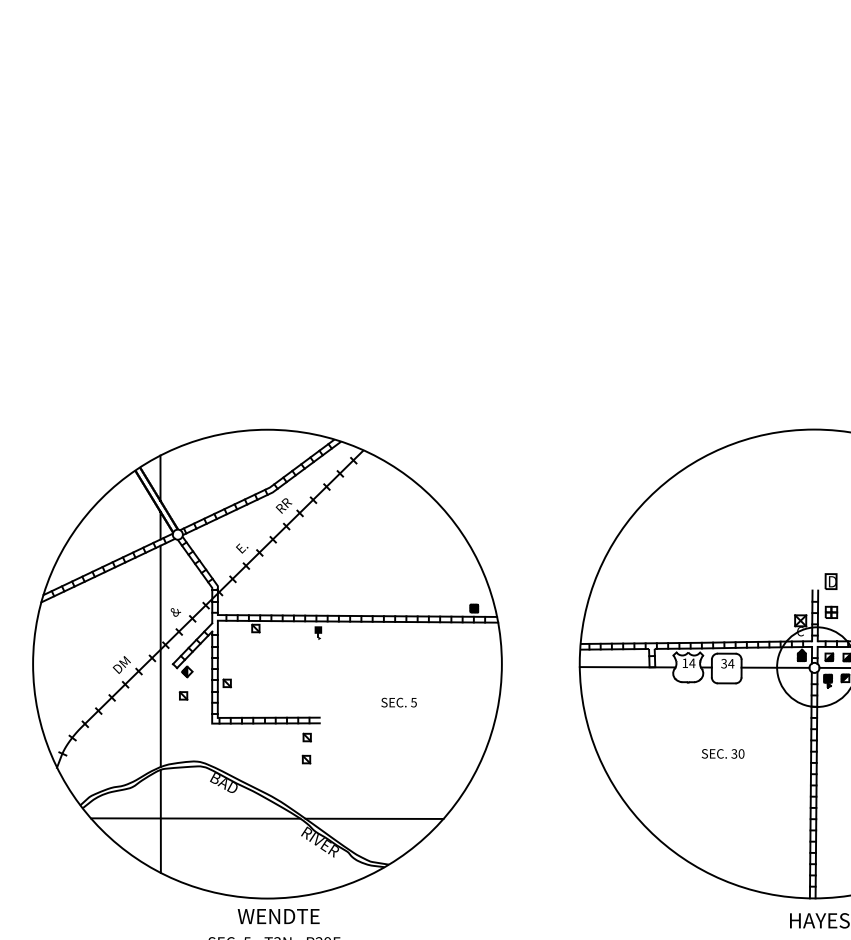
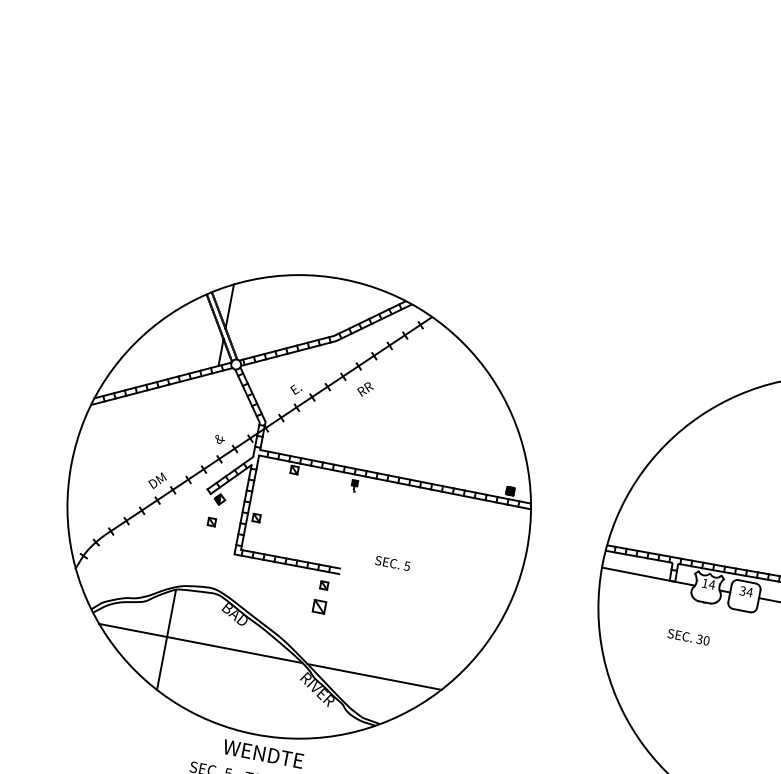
text: (283, 505) -> (365, 388), moved
line: (160, 655) -> (196, 478), removed
text: (398, 702) -> (392, 563), moved
text: (722, 753) -> (688, 636), moved
part: (306, 759) -> (319, 606), size x1.6

